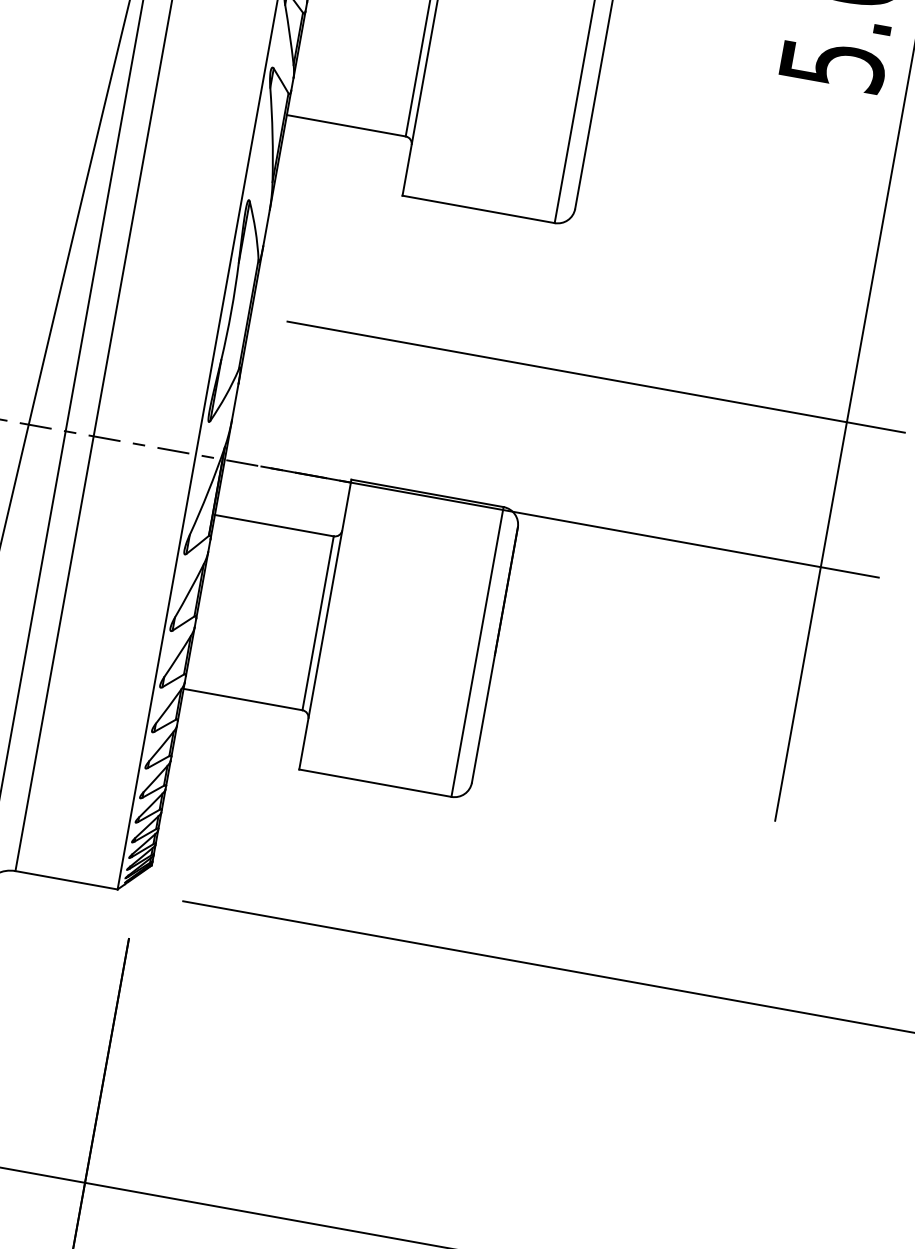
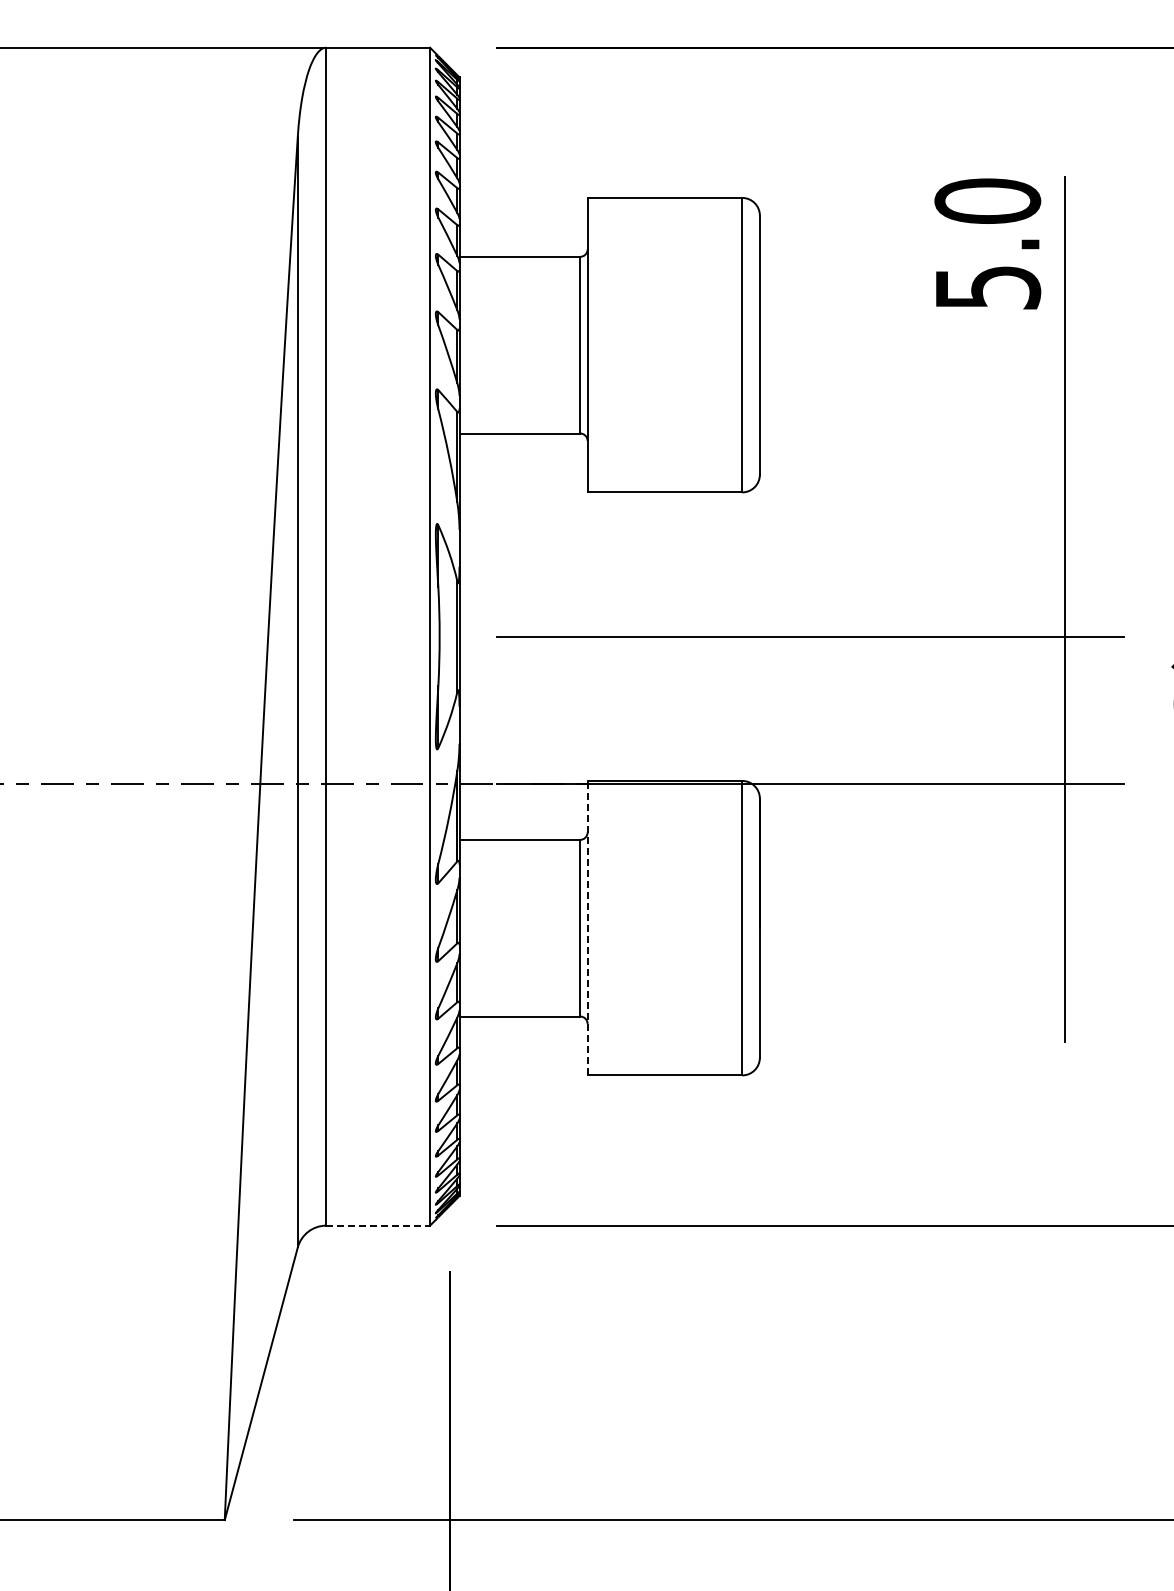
line: (325, 623) -> (587, 927), solid -> dashed
line: (66, 880) -> (378, 1225), solid -> dashed

